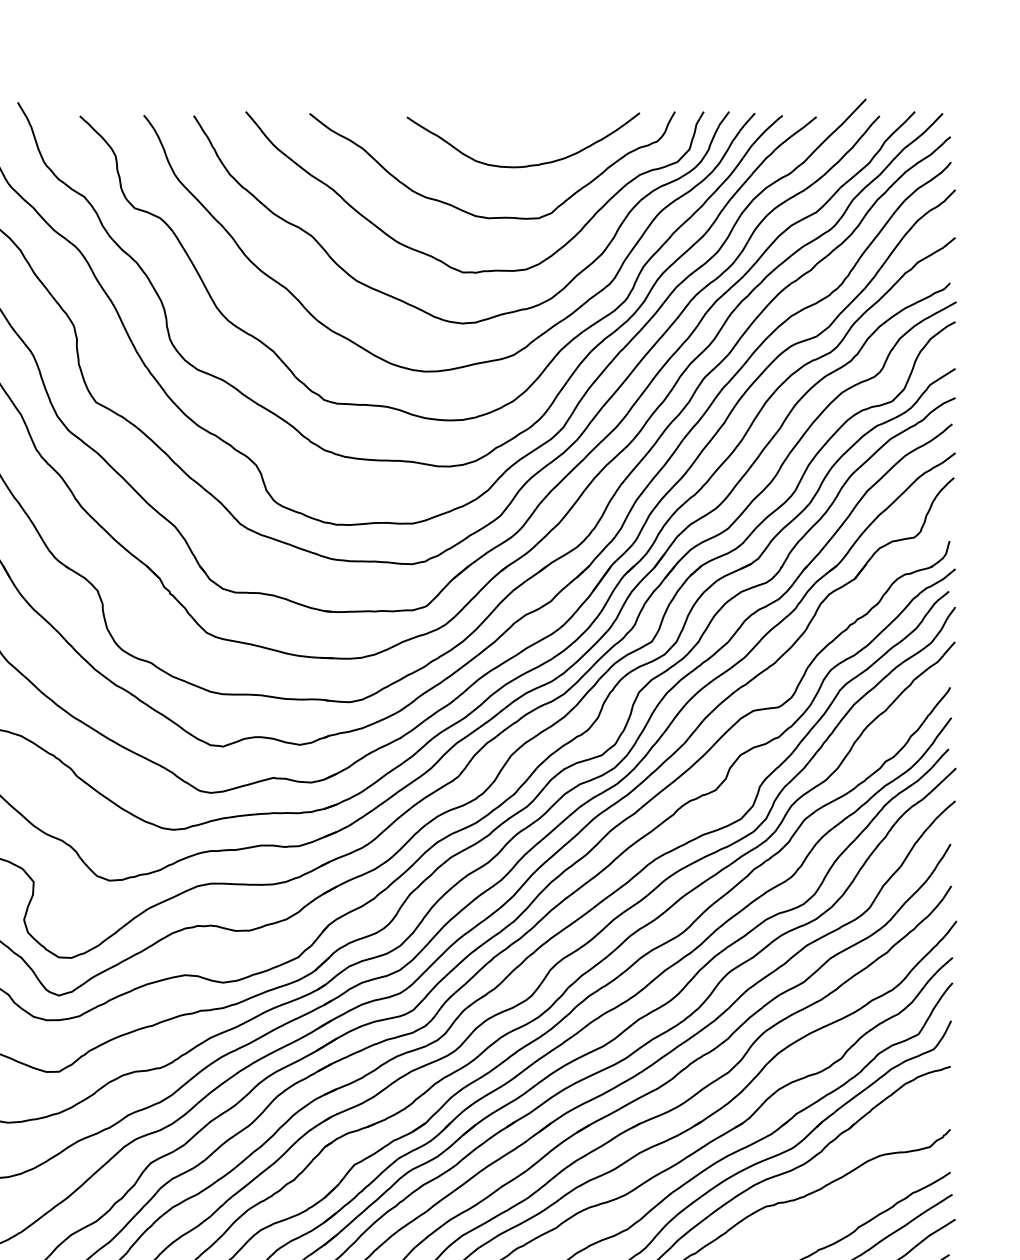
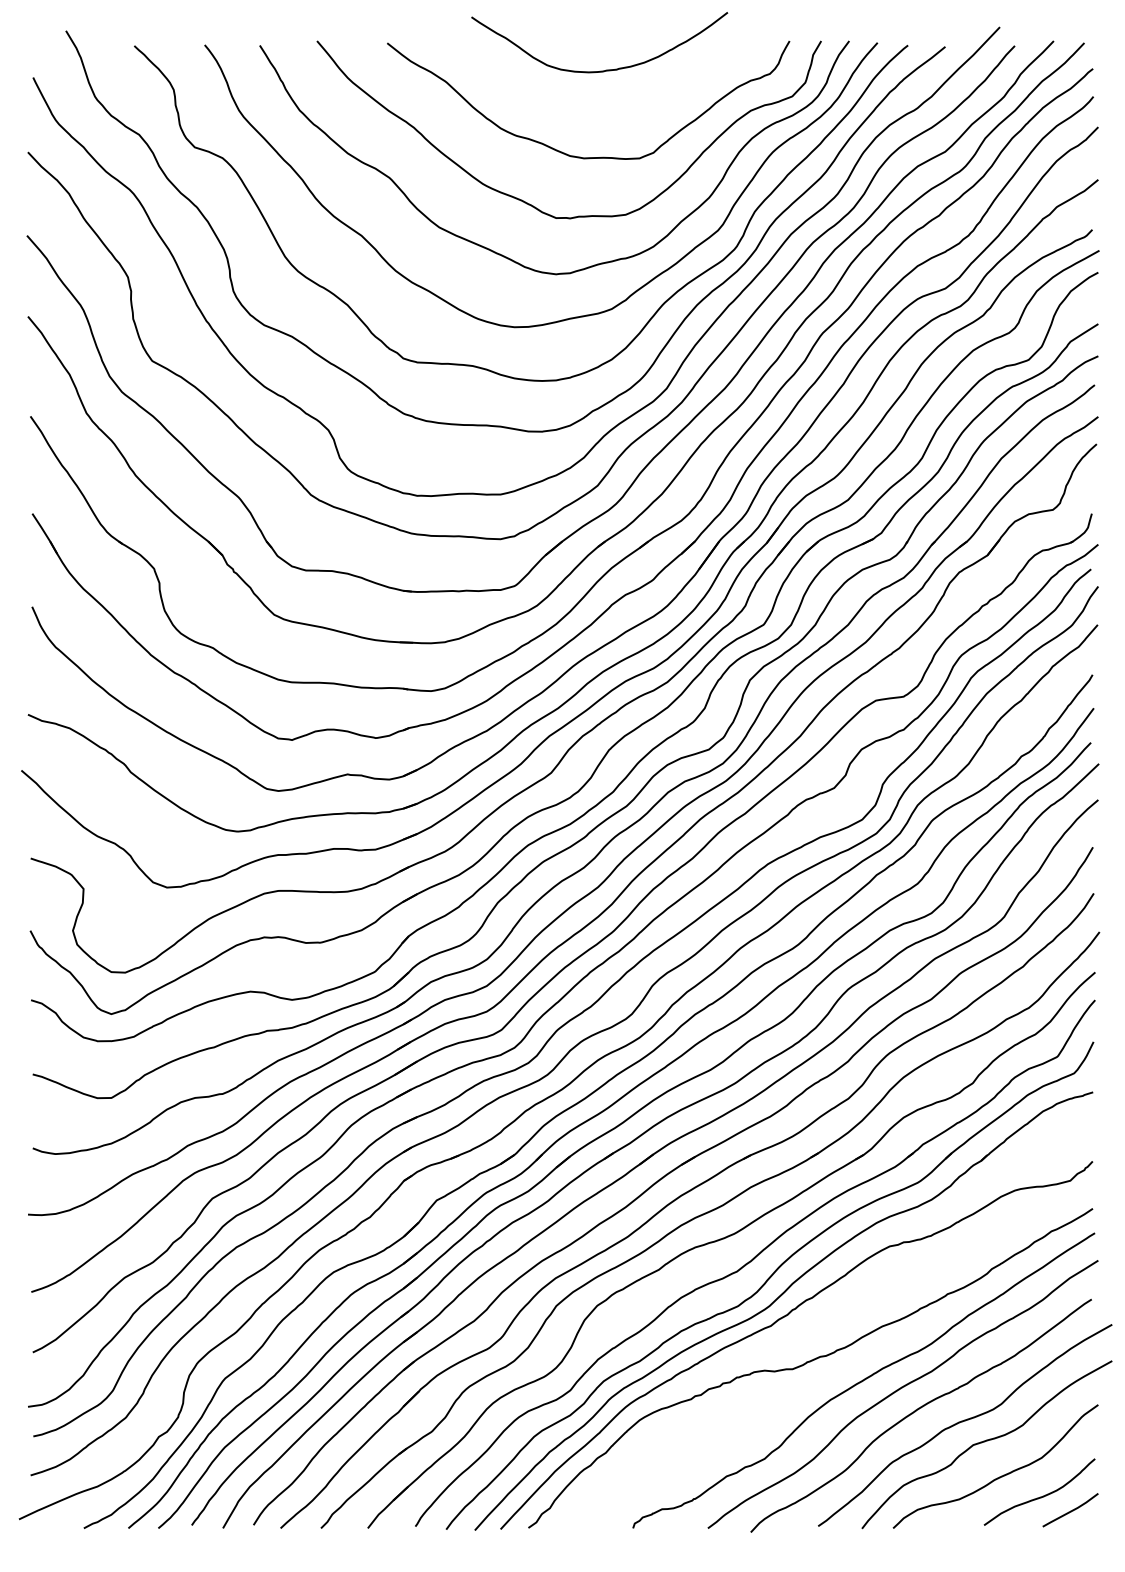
curve: (529, 164) -> (606, 69), moved

